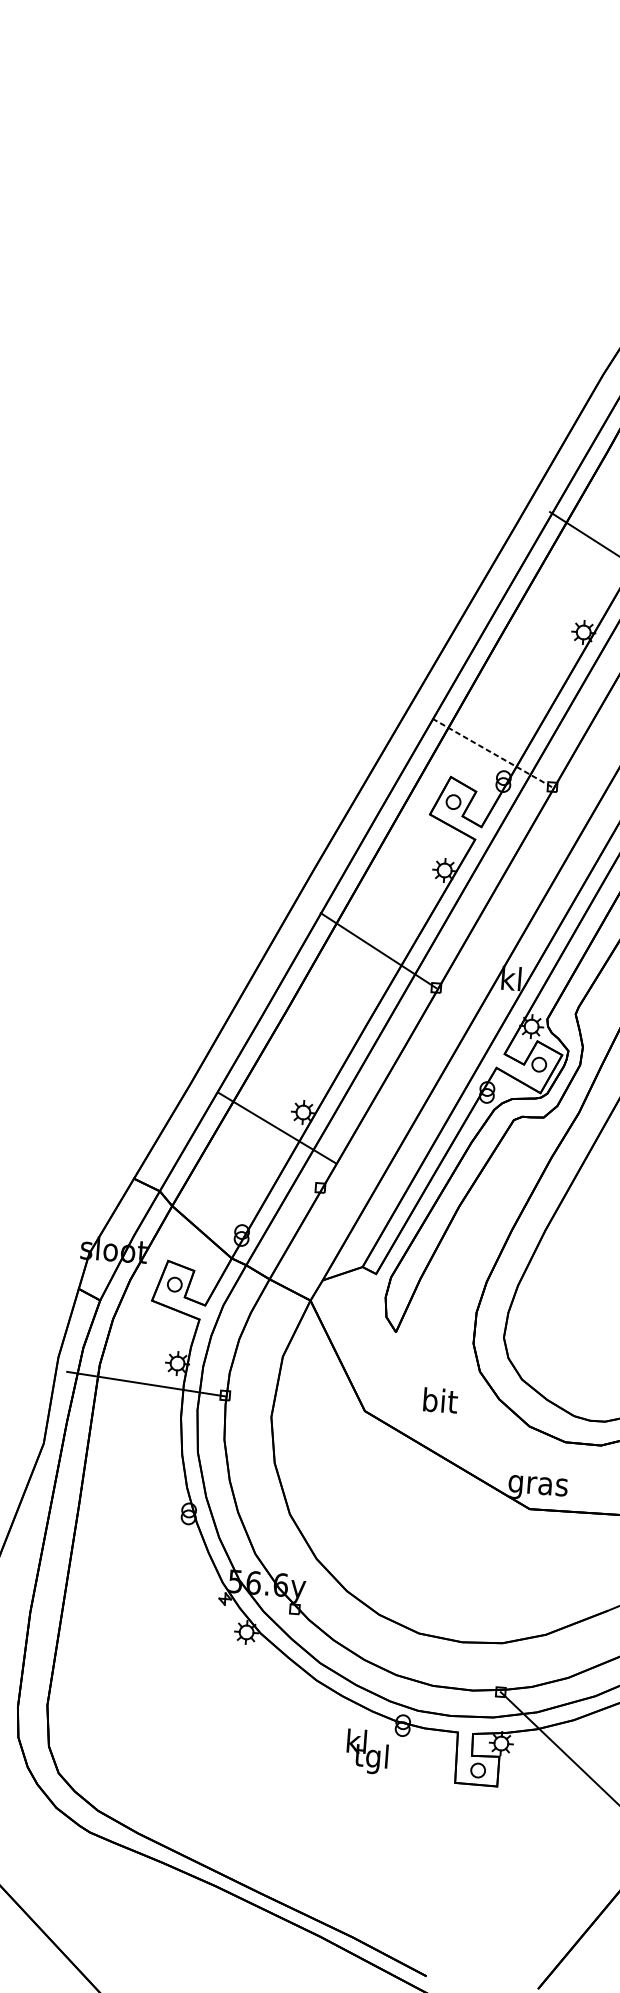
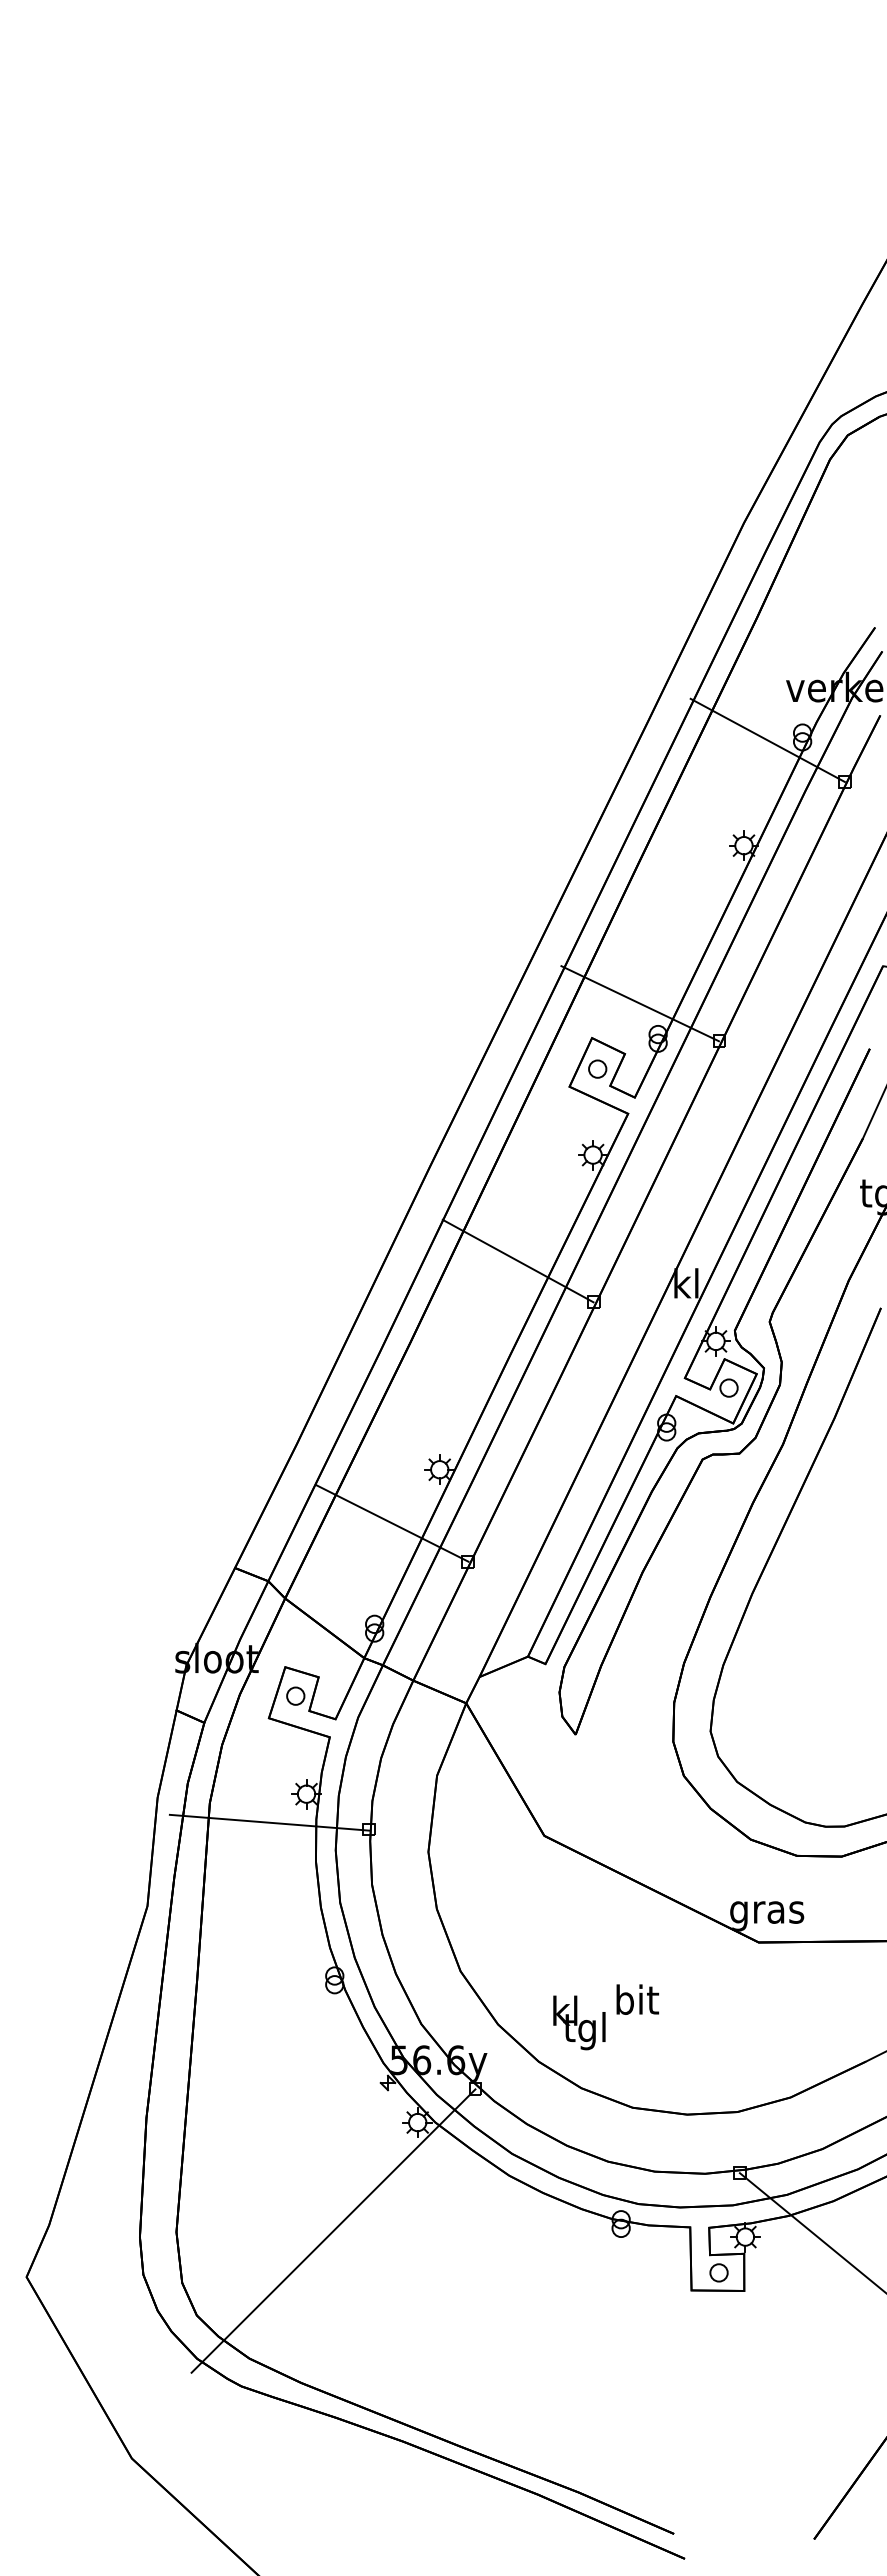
line: (490, 752) -> (639, 1003), dashed -> solid
line: (277, 1128) -> (392, 1523), moved
text: (440, 1400) -> (637, 1999), moved
line: (172, 1713) -> (333, 2230), added
text: (367, 1751) -> (579, 2022), moved

